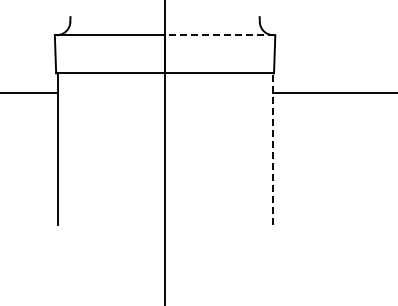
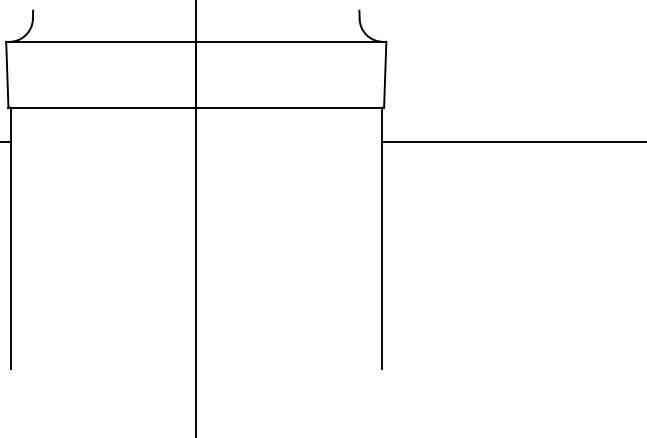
line: (219, 35) -> (290, 42), dashed -> solid
line: (272, 149) -> (381, 238), dashed -> solid

